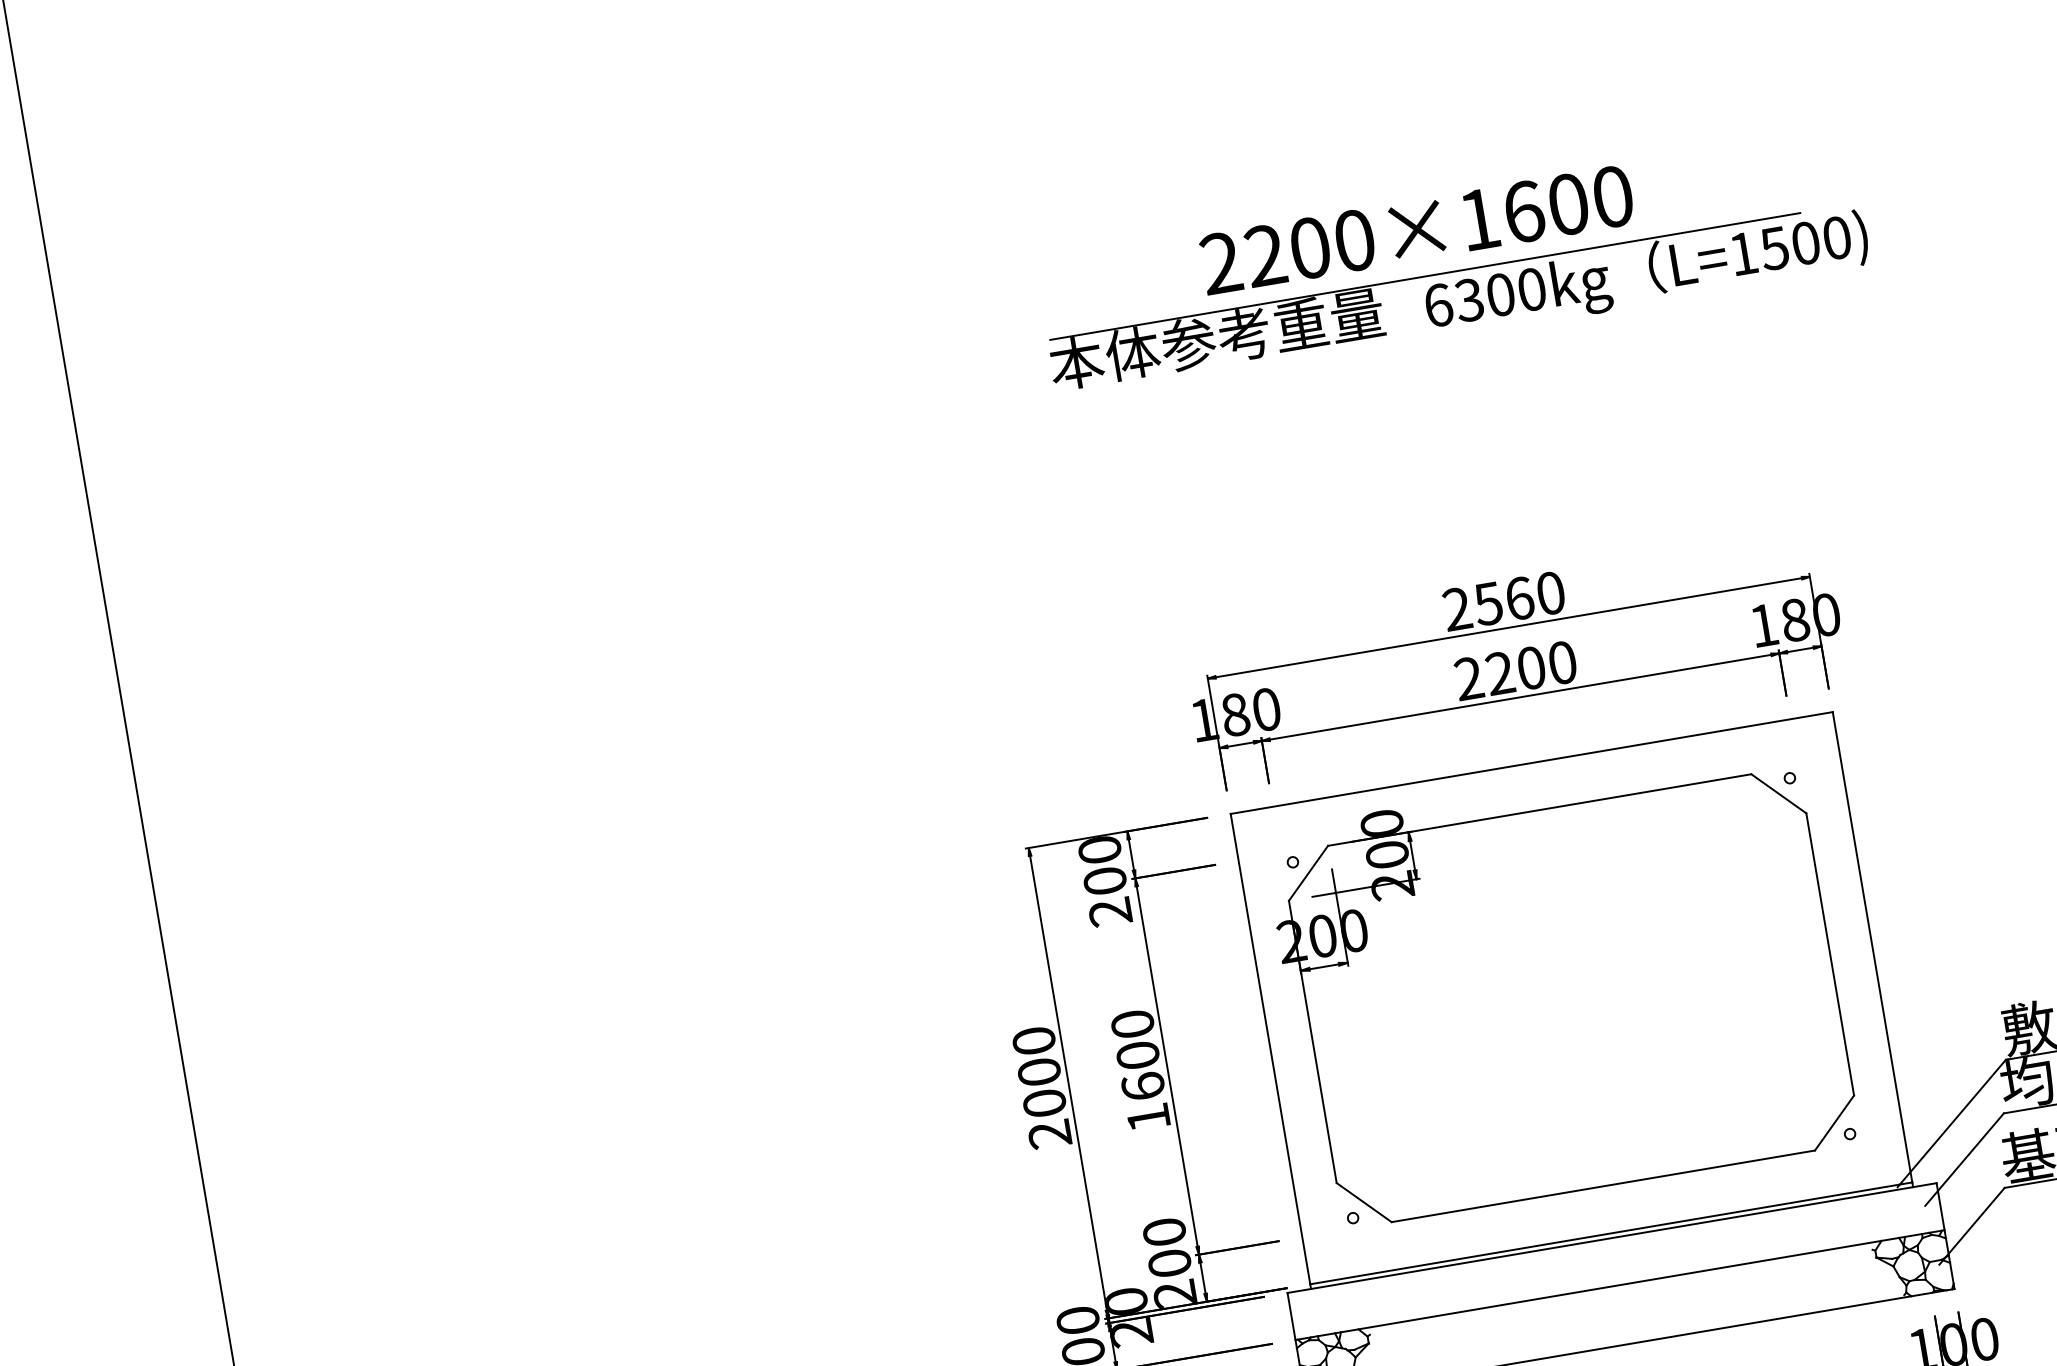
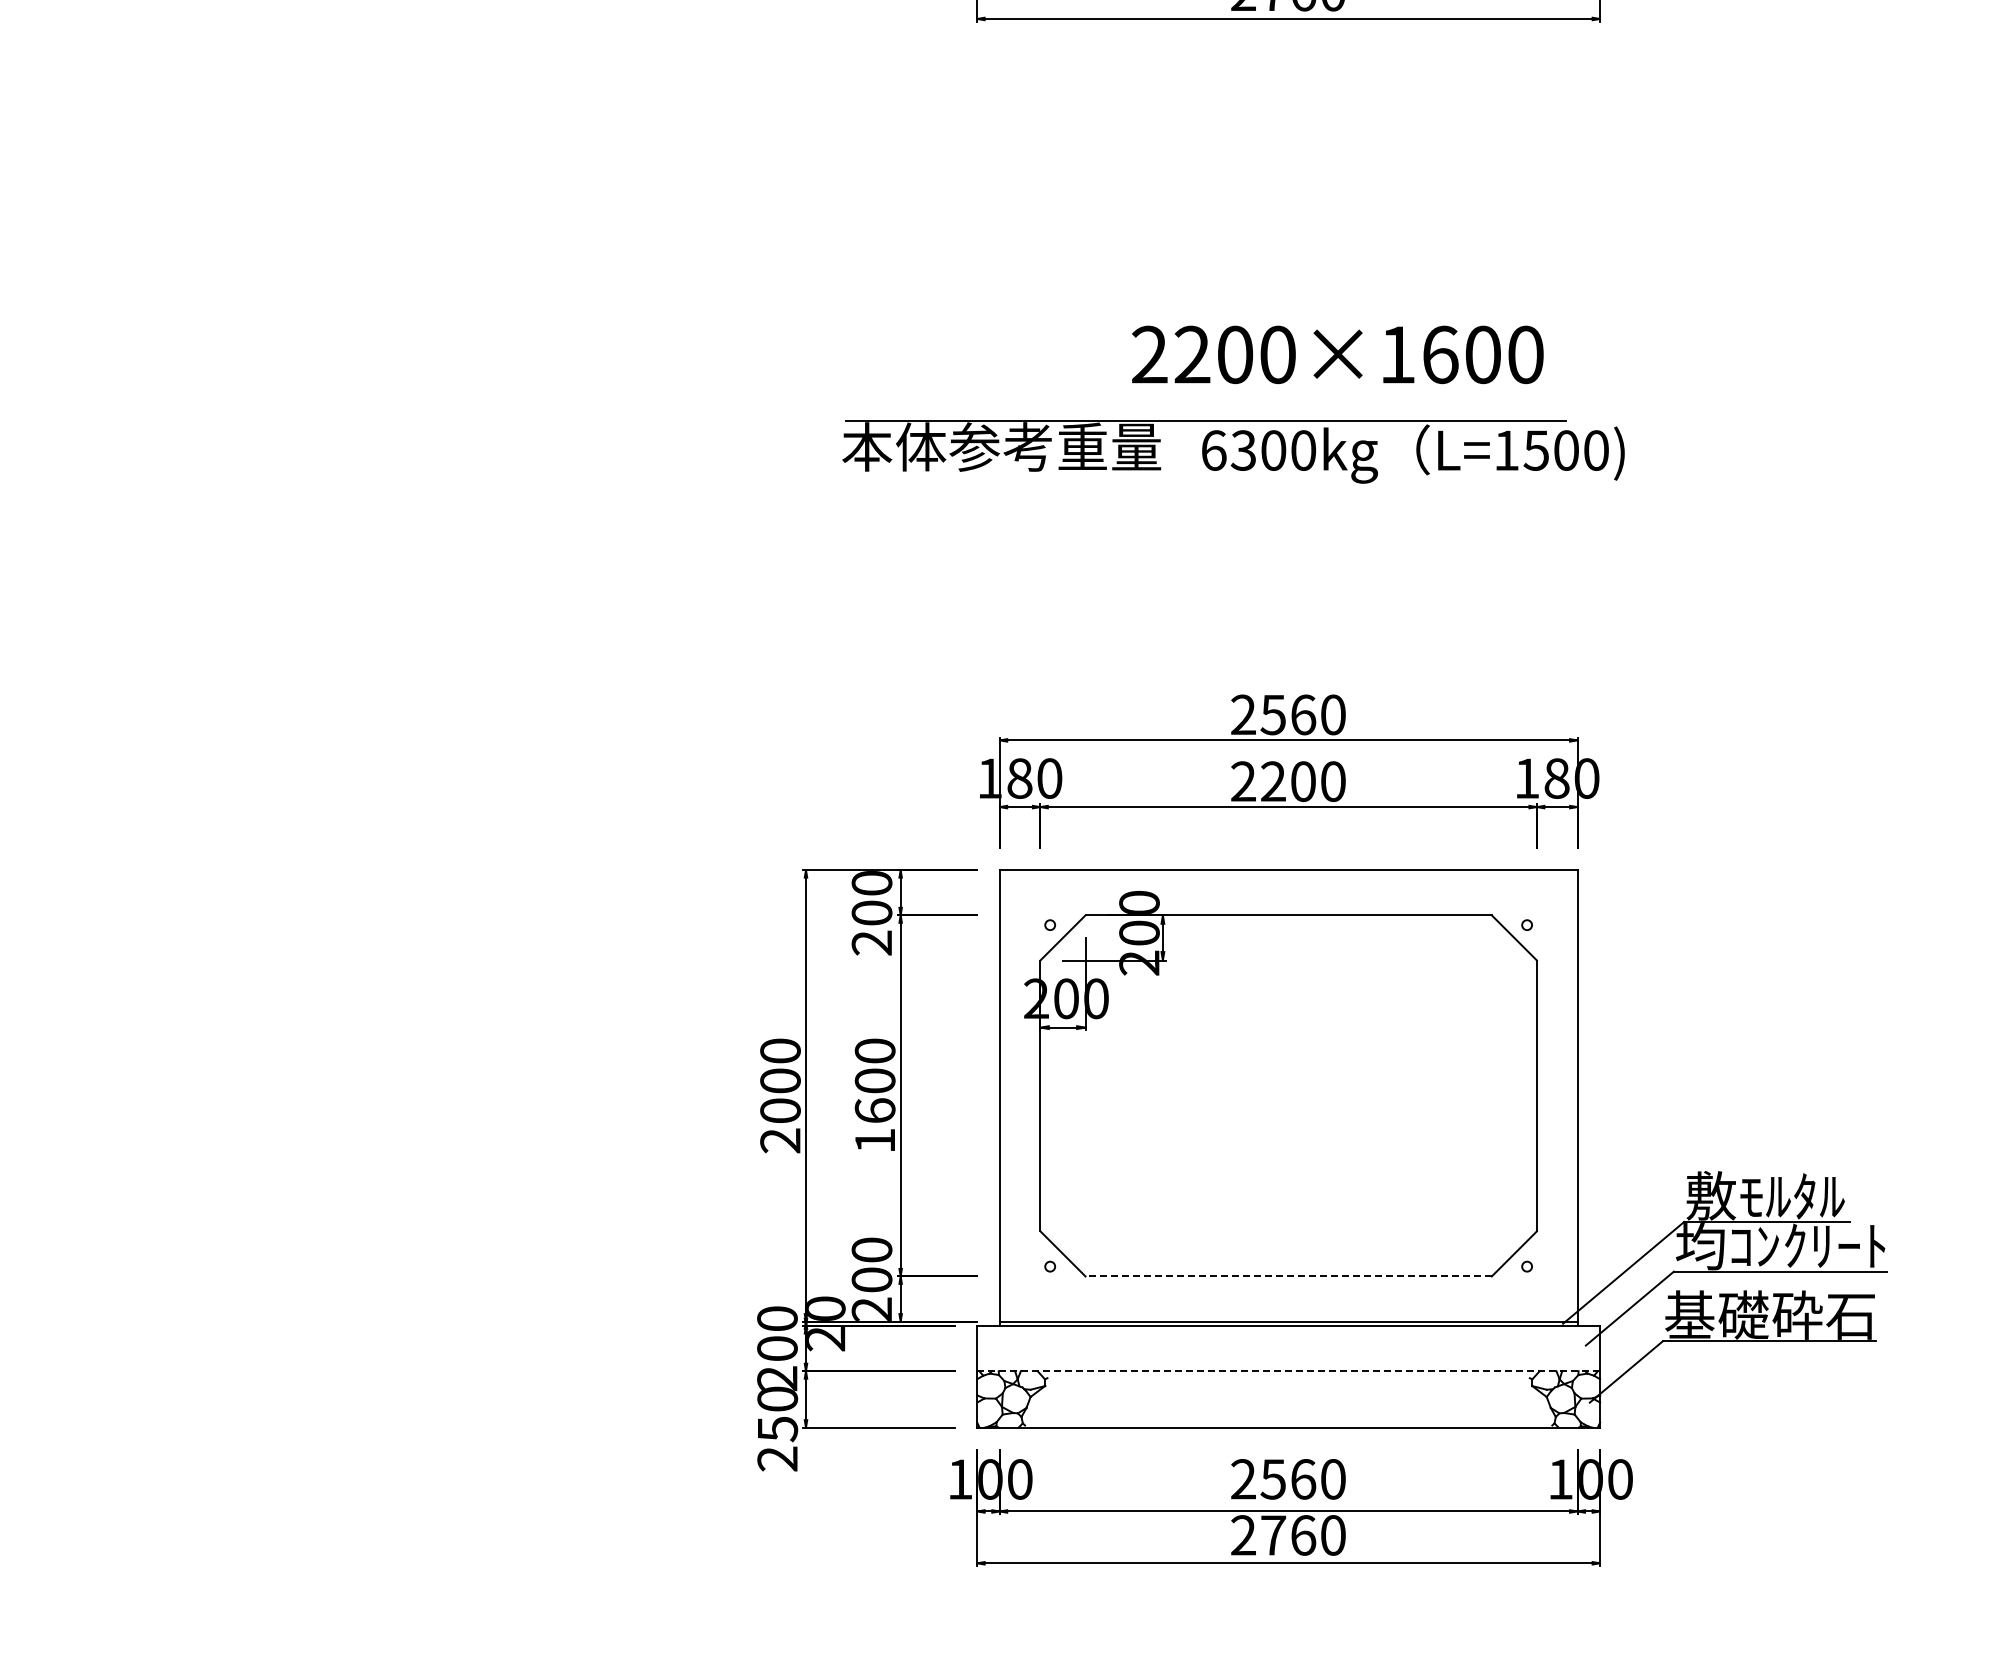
text: (1416, 229) -> (1337, 354), moved
part: (1459, 302) -> (1233, 451), moved
line: (1603, 1186) -> (1288, 1276), solid -> dashed
line: (1620, 1285) -> (1289, 1371), solid -> dashed

